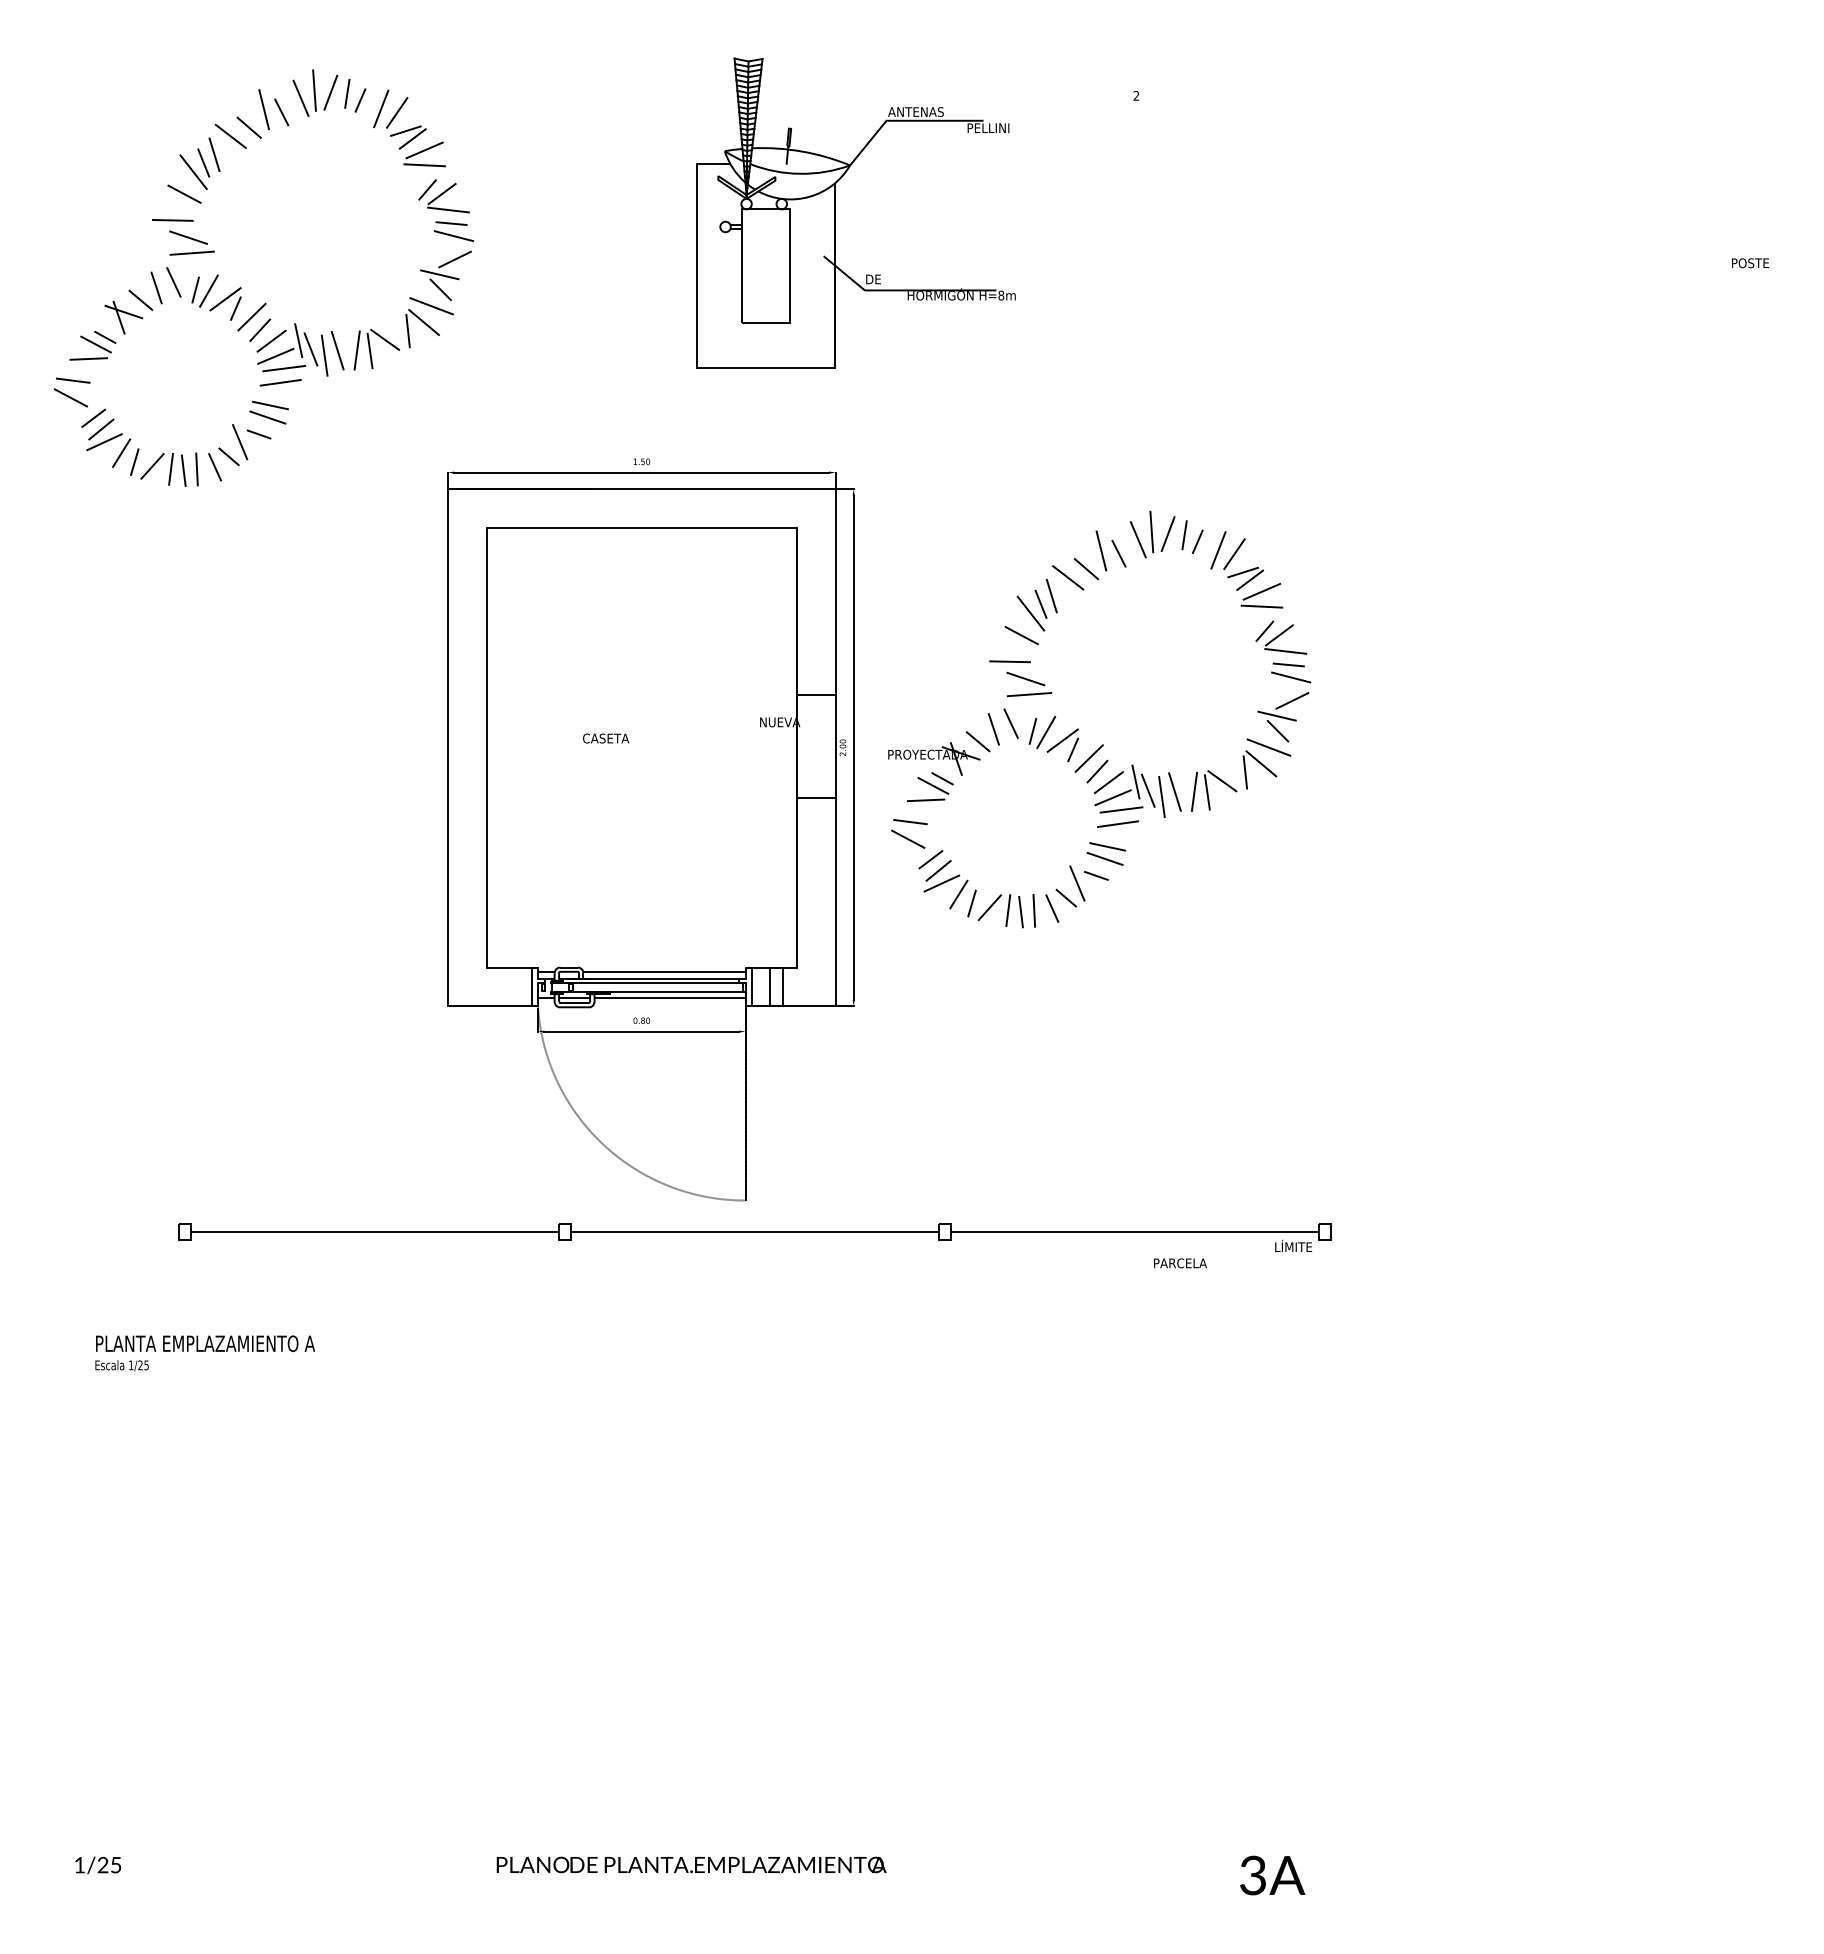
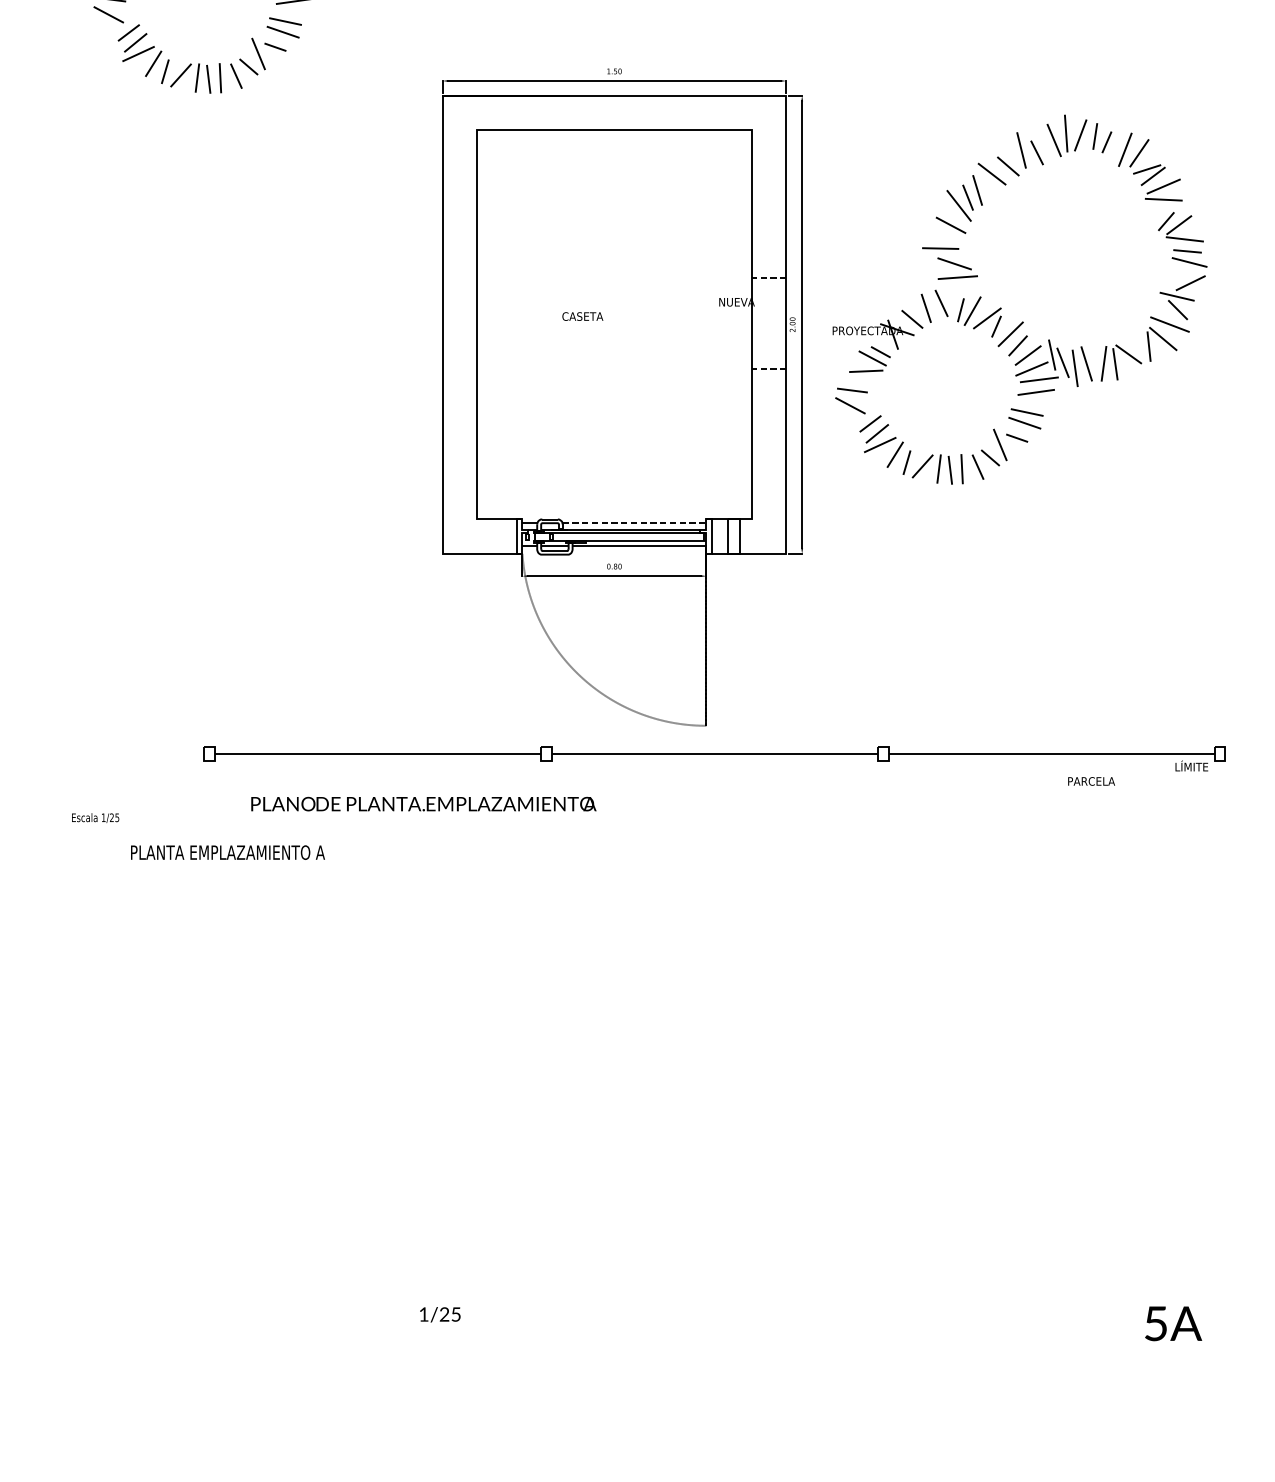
line: (815, 694) -> (768, 277), solid -> dashed
line: (815, 797) -> (768, 368), solid -> dashed
line: (664, 972) -> (634, 523), solid -> dashed
text: (121, 1365) -> (95, 817), moved
text: (691, 1864) -> (423, 803), moved
text: (98, 1865) -> (440, 1314), moved
text: (1252, 1875) -> (1155, 1323), 3A -> 5A

